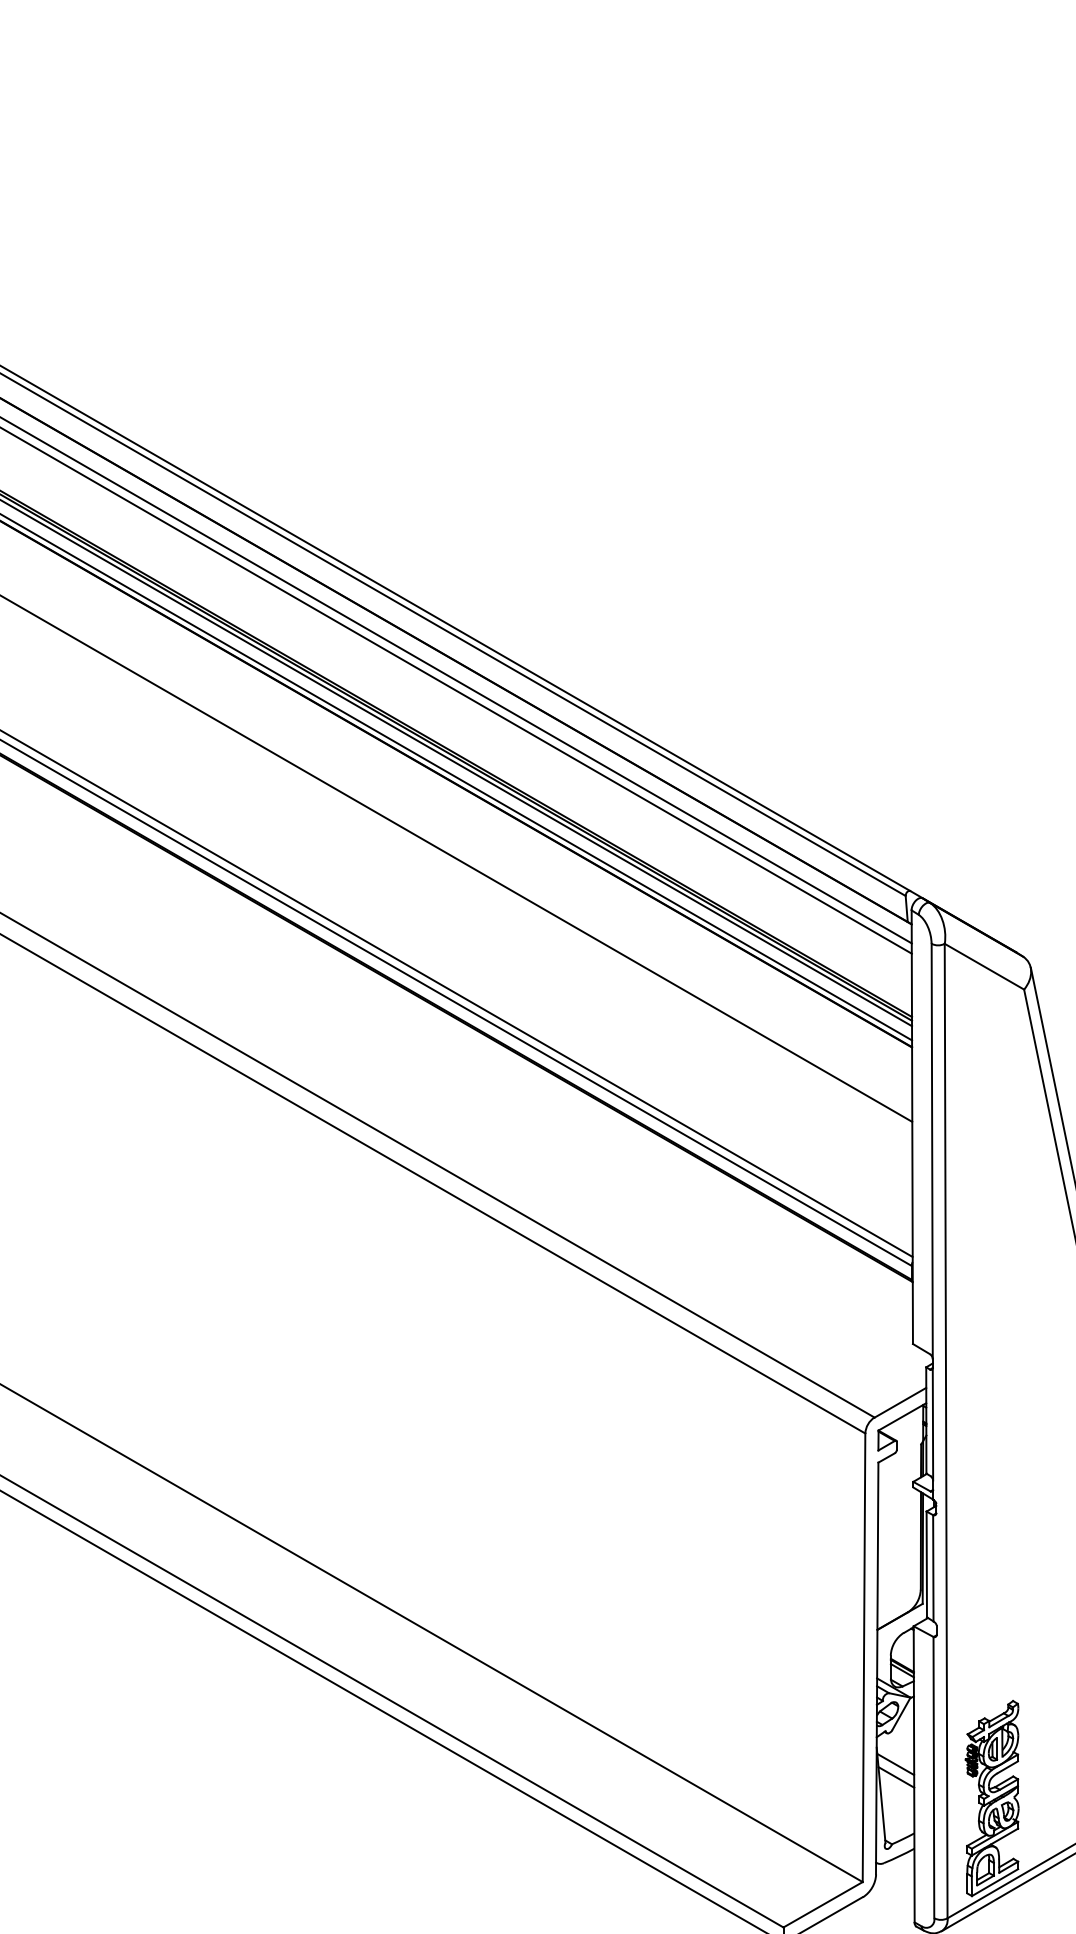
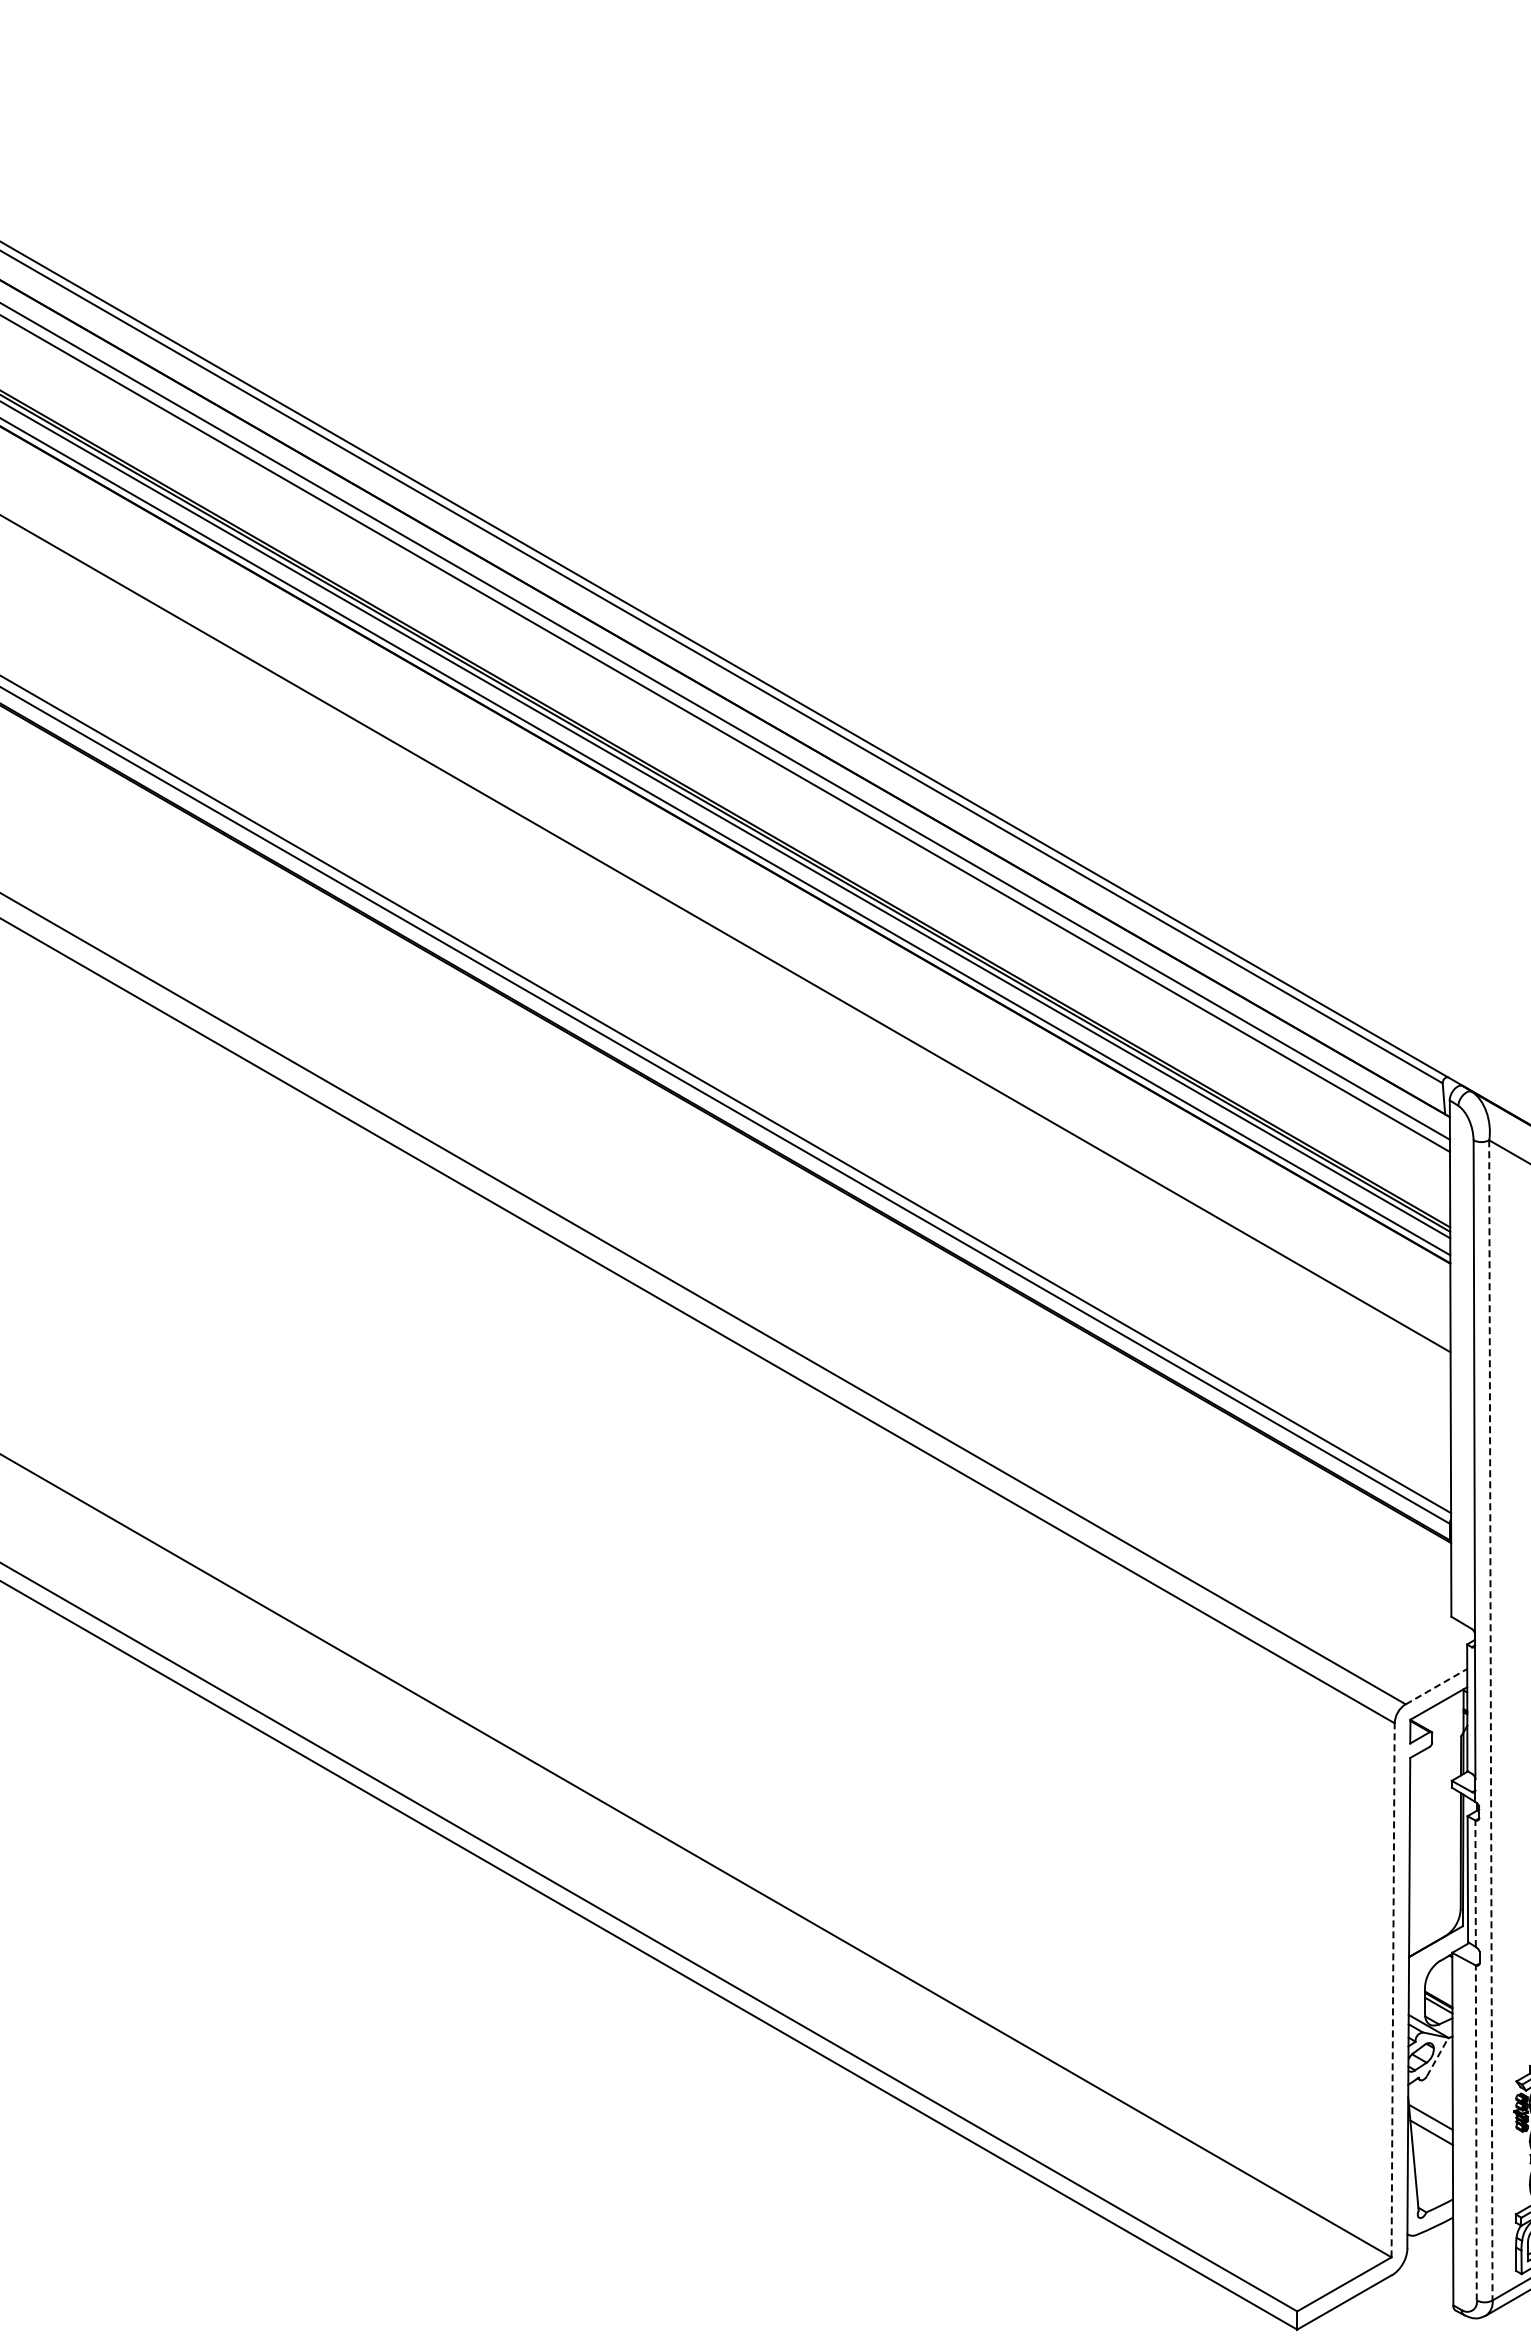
line: (900, 1402) -> (1436, 1686), solid -> dashed
line: (945, 1431) -> (1490, 1720), solid -> dashed
line: (933, 1568) -> (1475, 1883), solid -> dashed
line: (864, 1657) -> (1393, 1989), solid -> dashed
line: (901, 1713) -> (1437, 2056), solid -> dashed
line: (934, 1777) -> (1476, 2132), solid -> dashed

